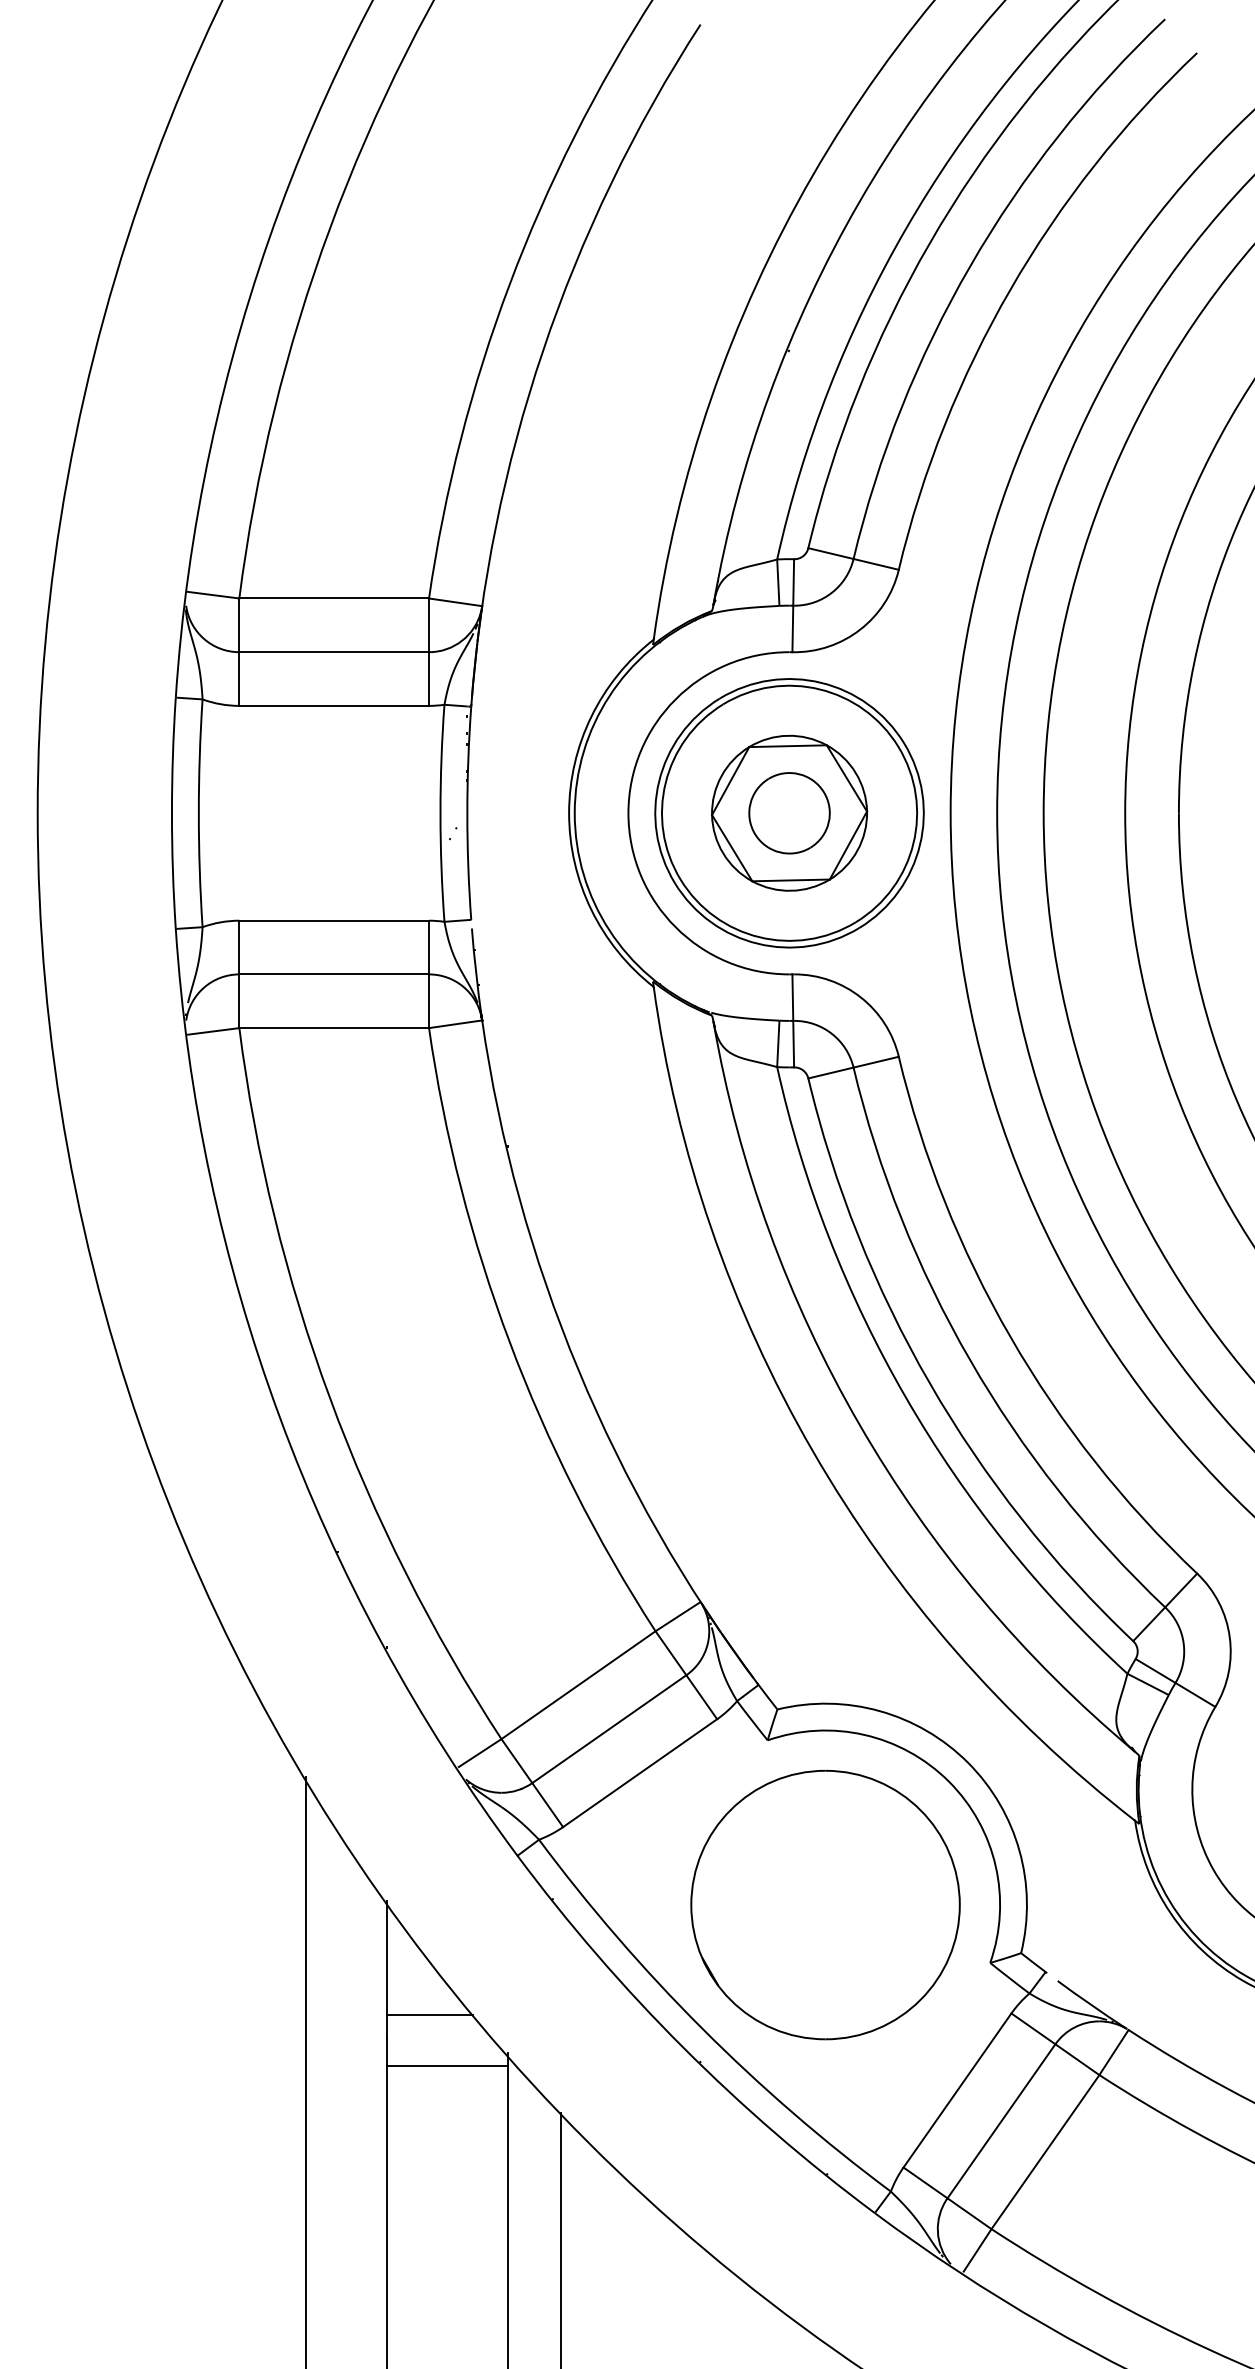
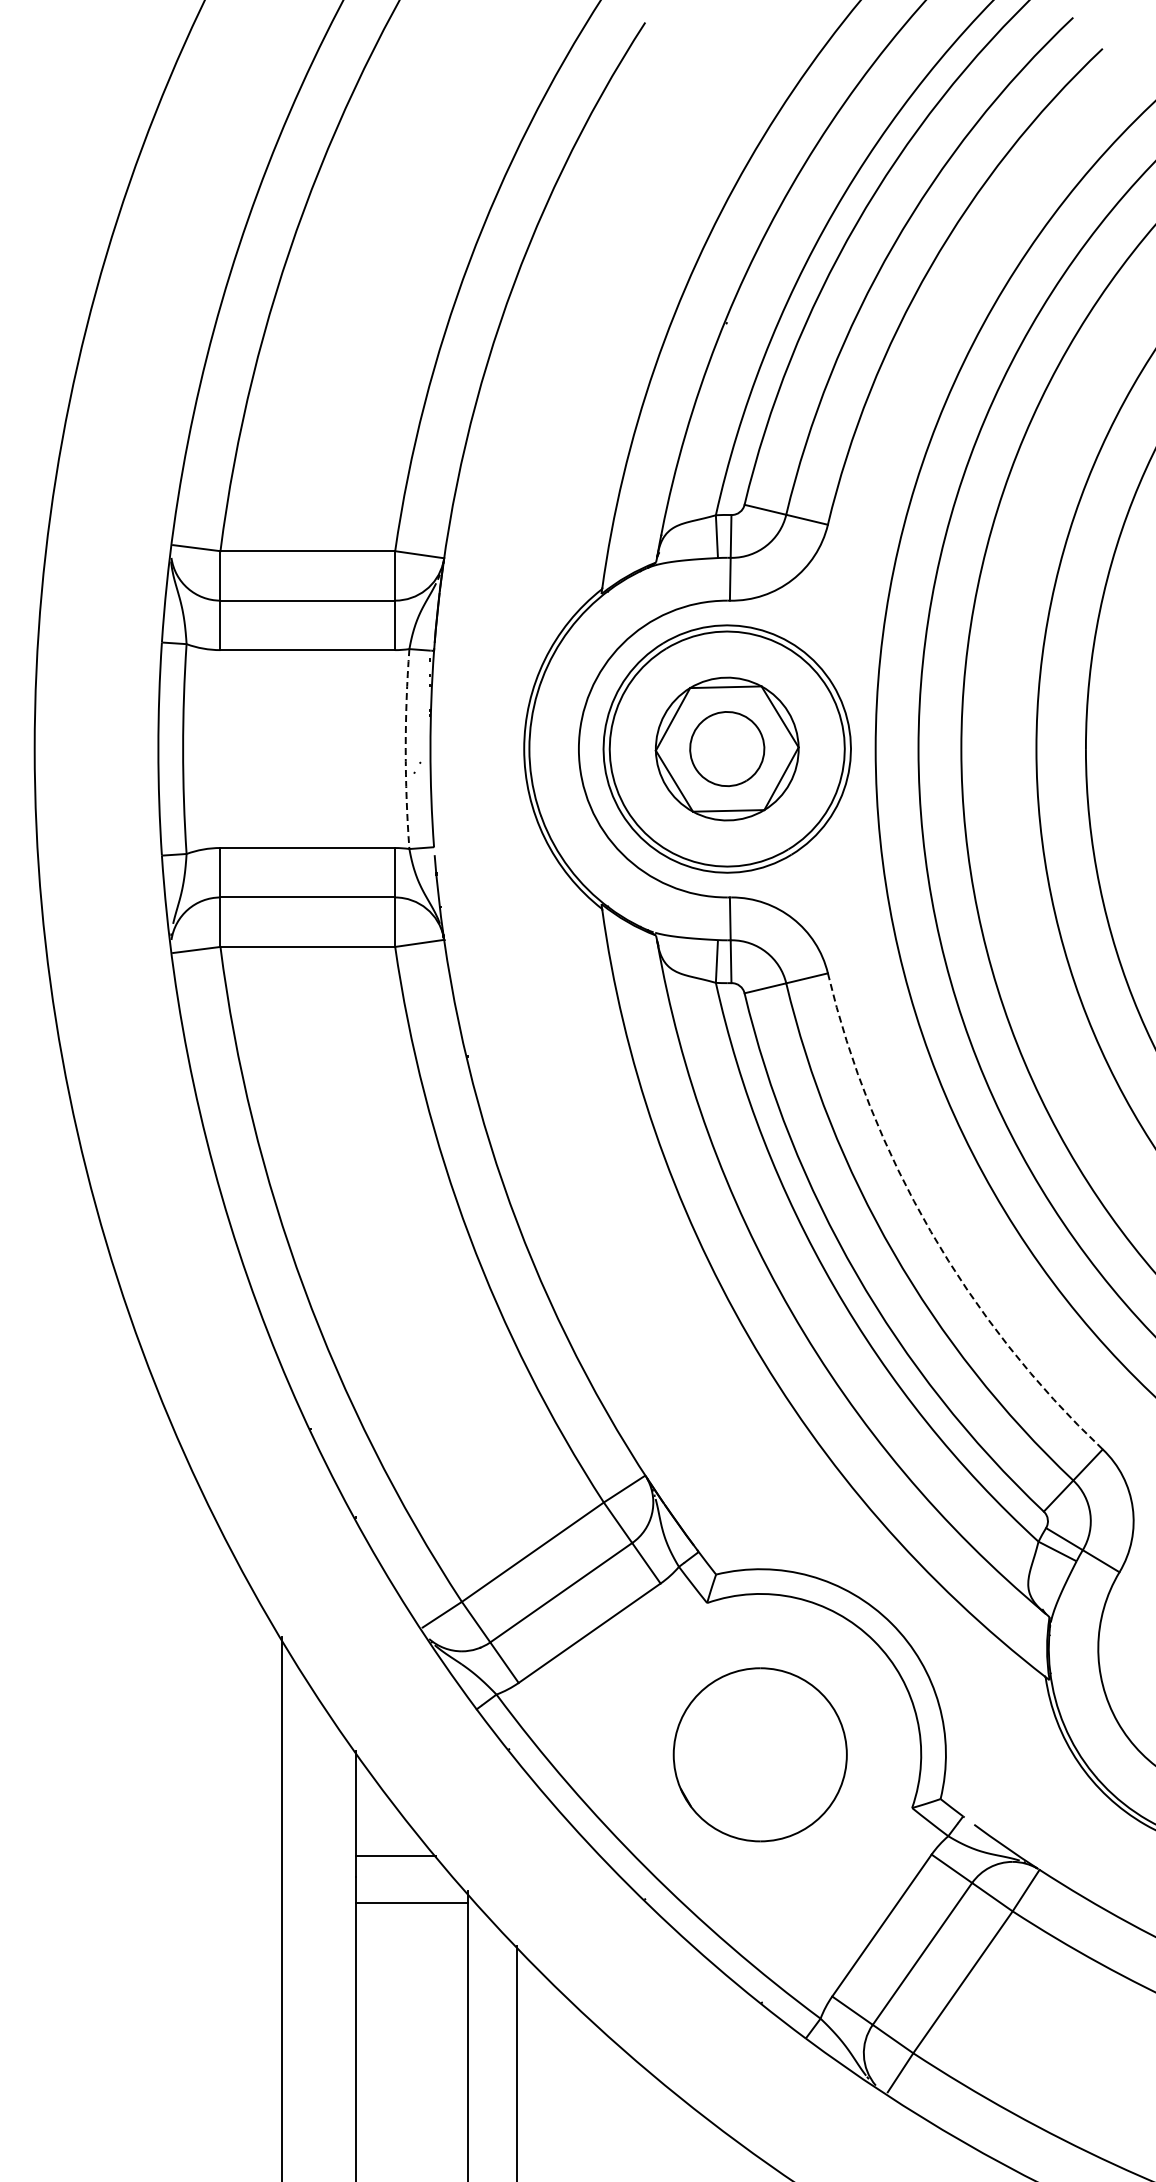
arc: (440, 813) -> (405, 749), solid -> dashed
arc: (1010, 1337) -> (930, 1231), solid -> dashed
part: (824, 1904) -> (759, 1754), size x0.7

